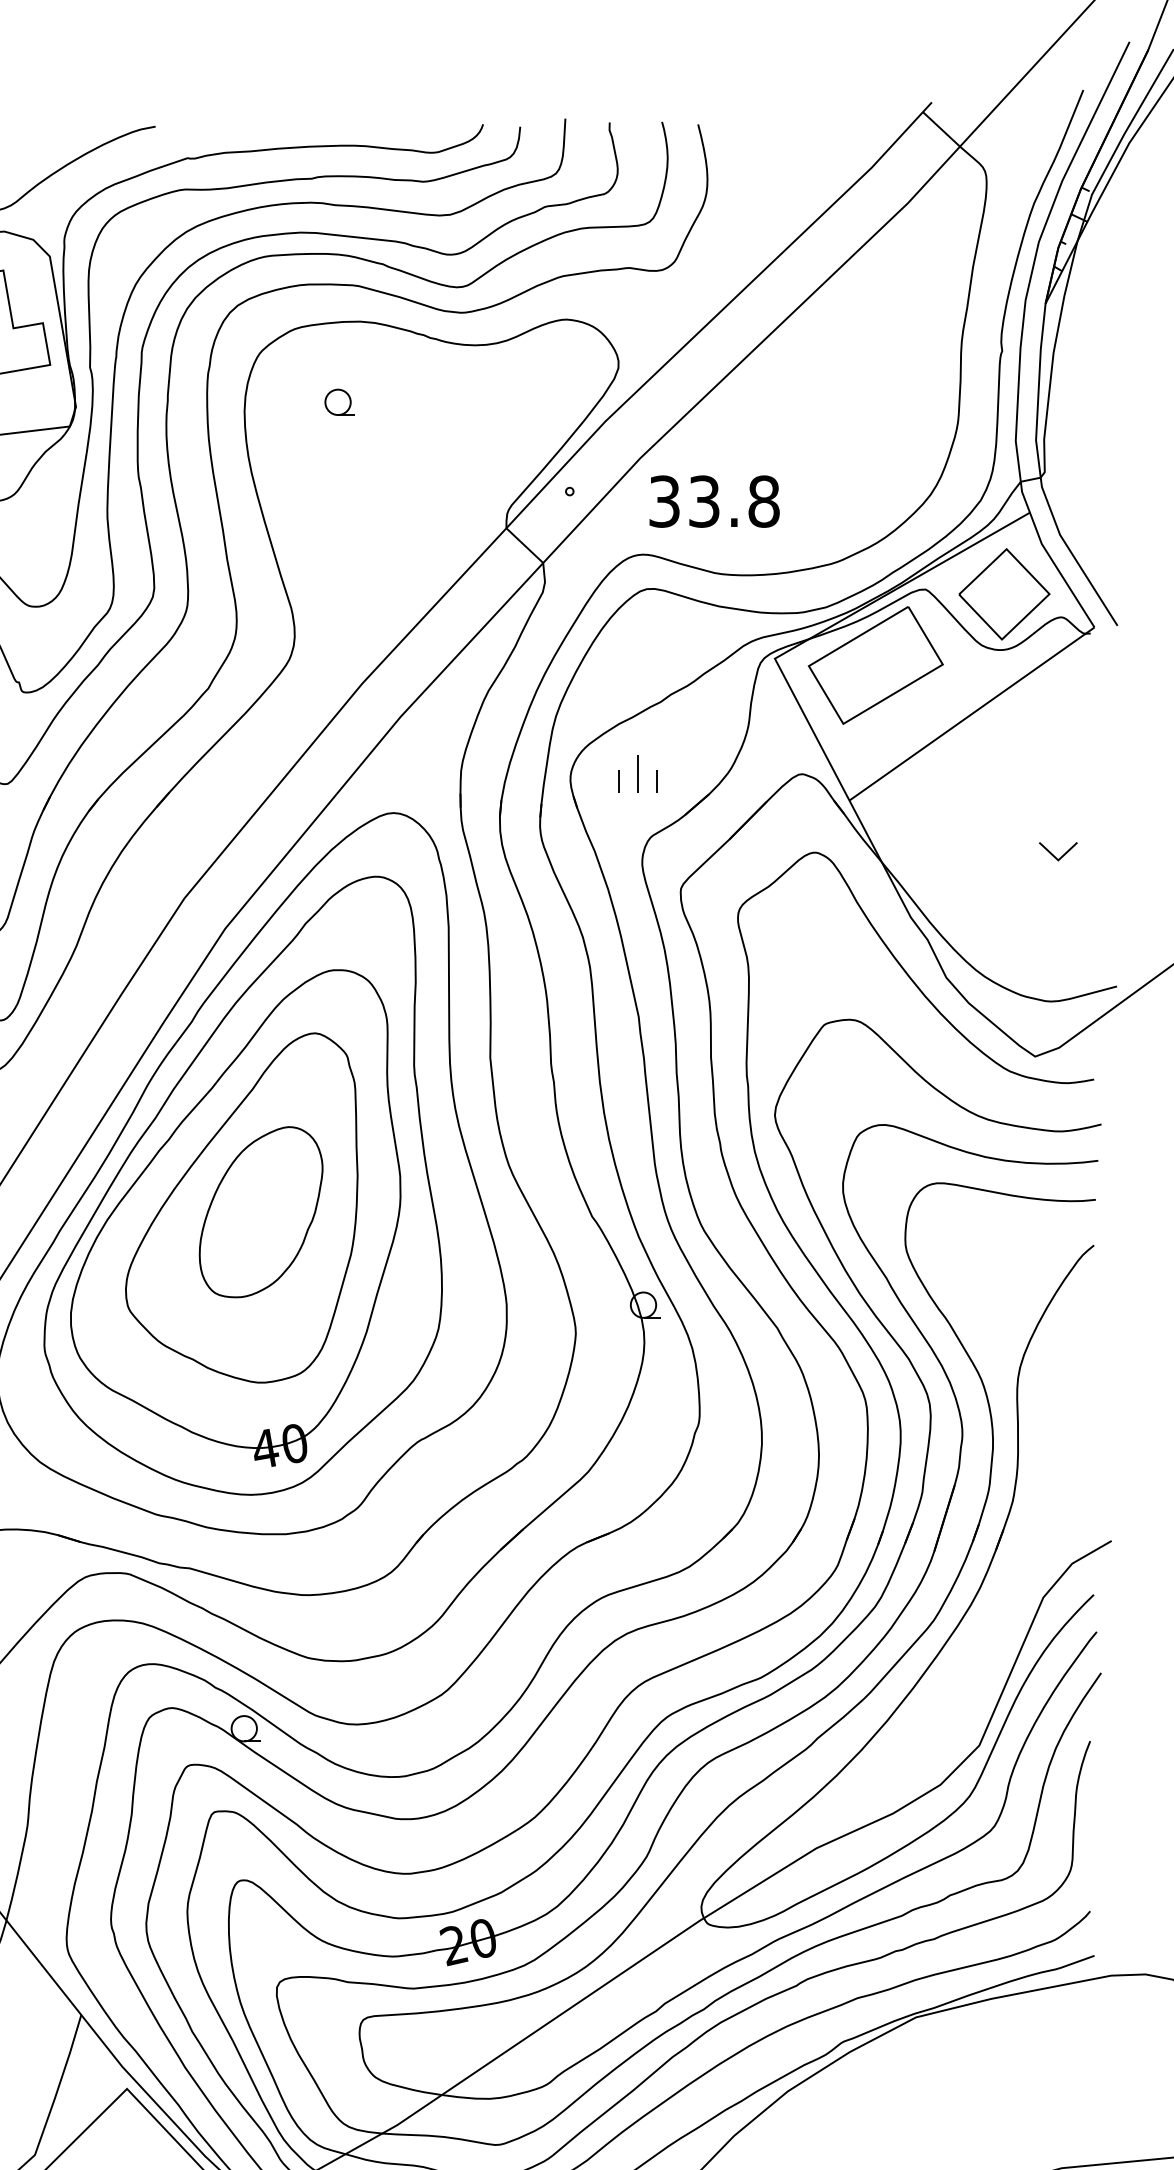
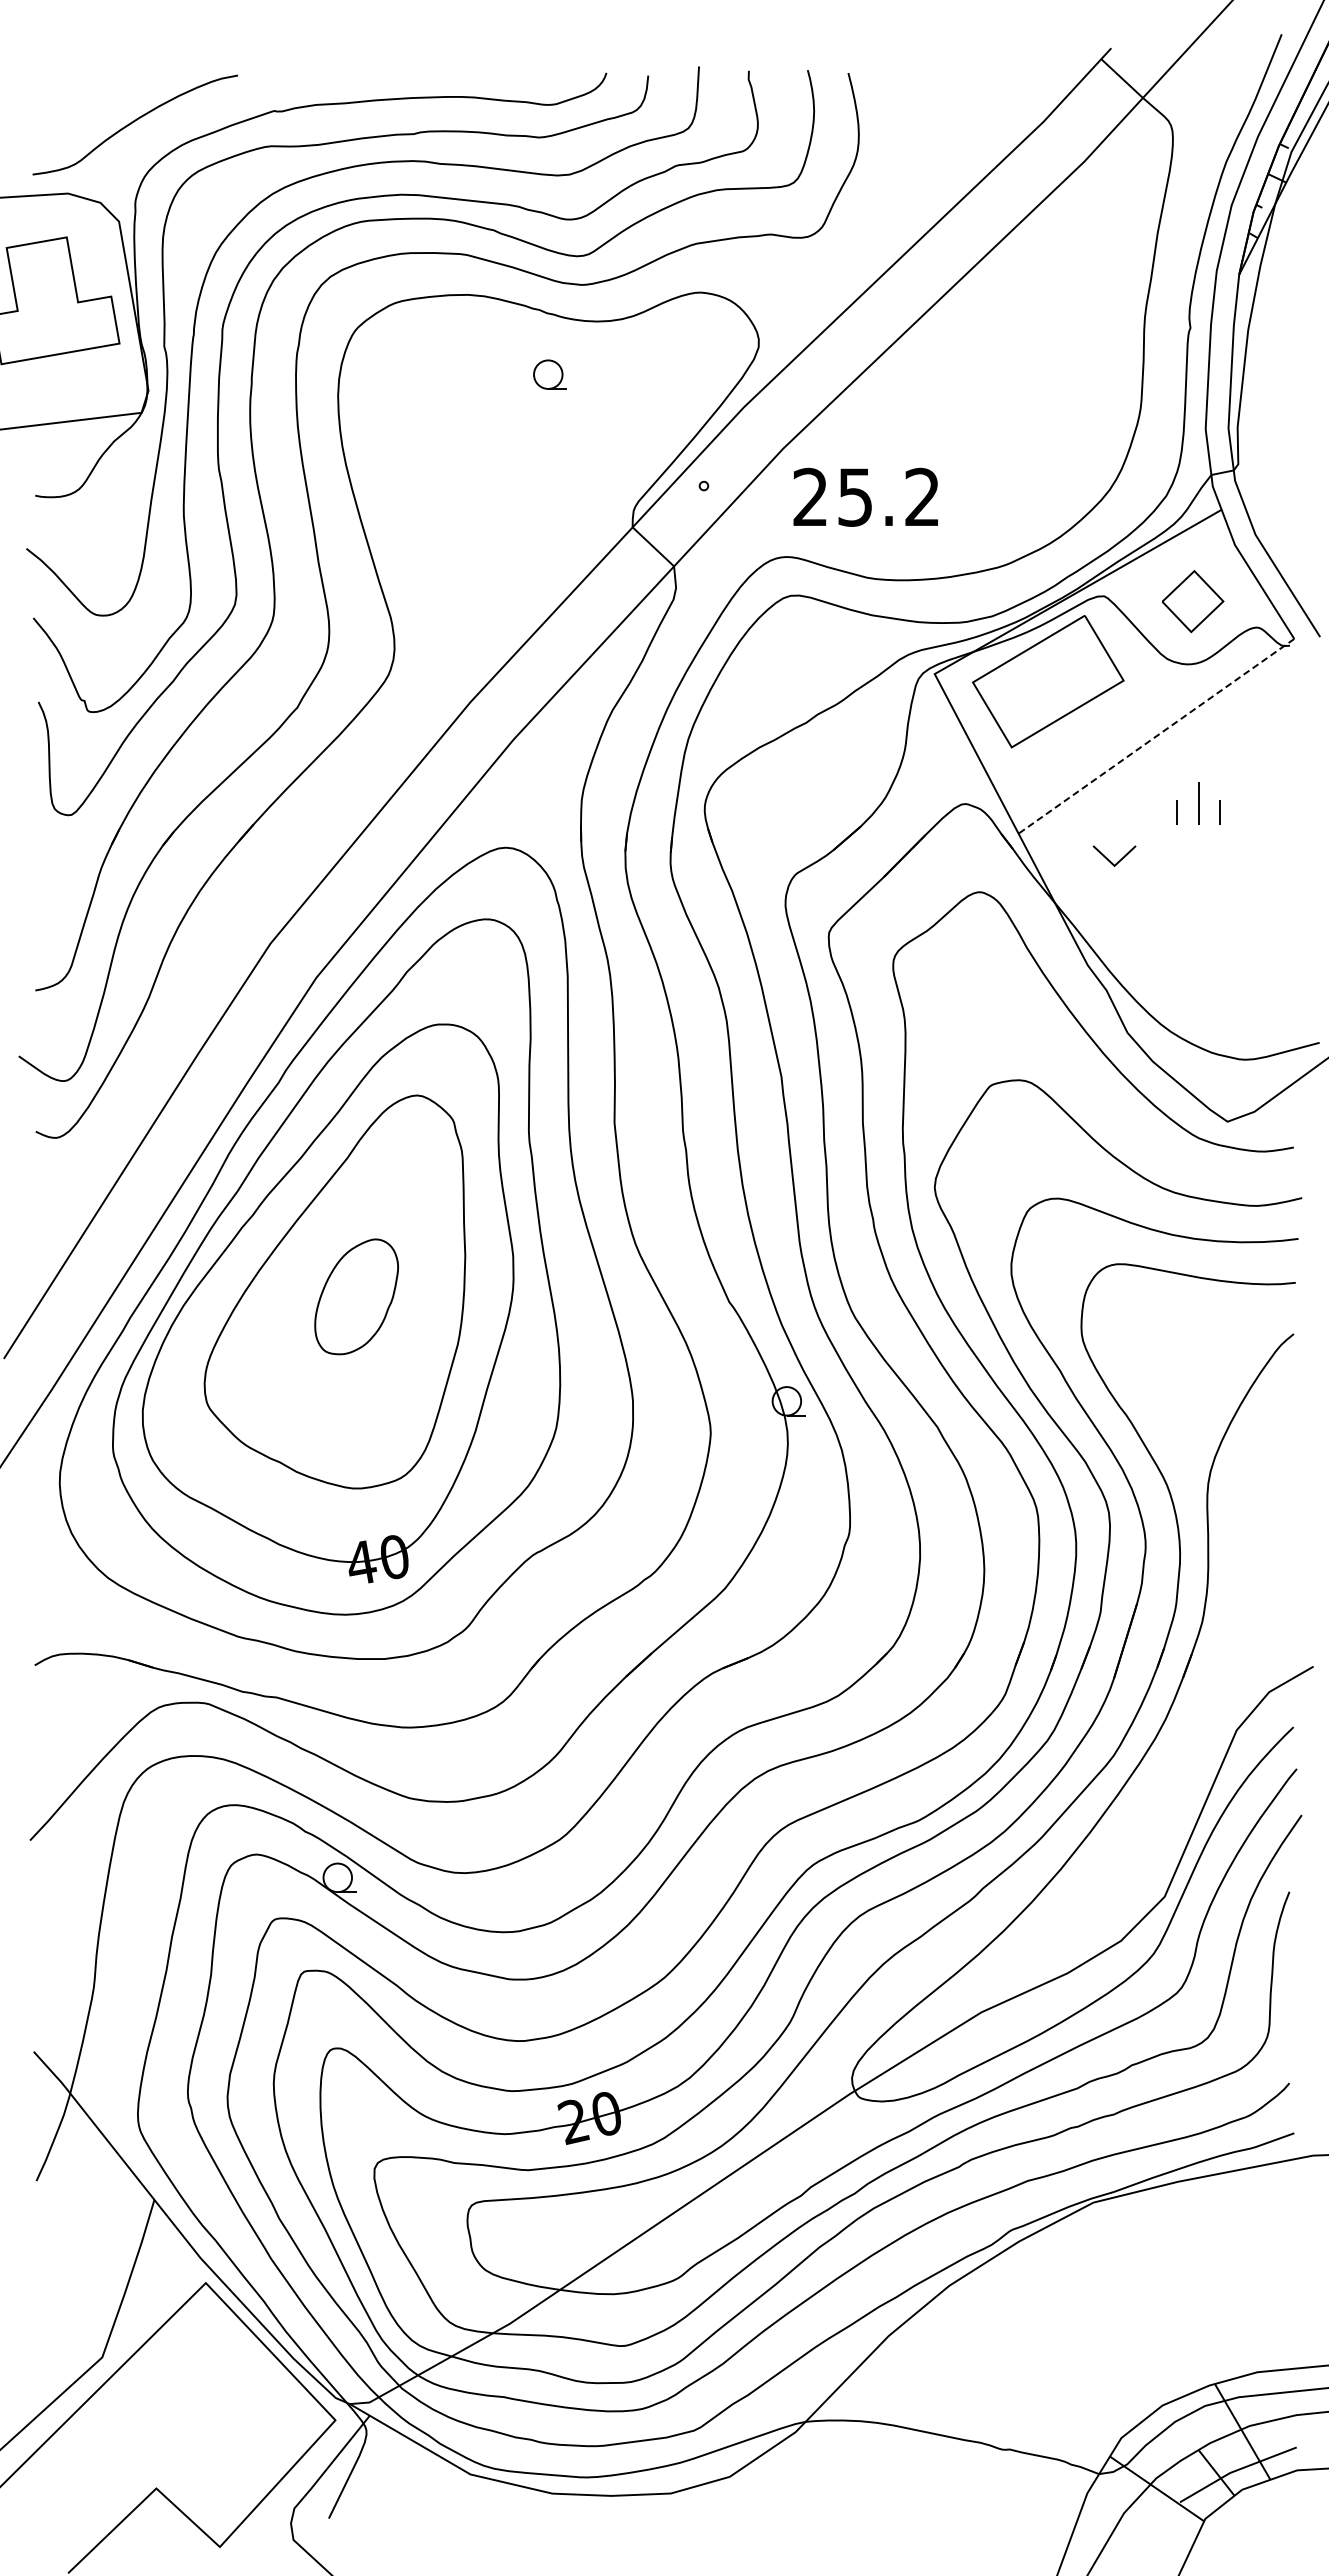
part: (339, 402) -> (549, 374), moved
text: (714, 500) -> (866, 496), 33.8 -> 25.2
part: (1004, 594) -> (1192, 601), size x0.6
line: (972, 713) -> (1157, 735), solid -> dashed
part: (637, 773) -> (1198, 803), moved
part: (1053, 854) -> (1109, 859), moved
part: (260, 1211) -> (356, 1296), size x0.6

